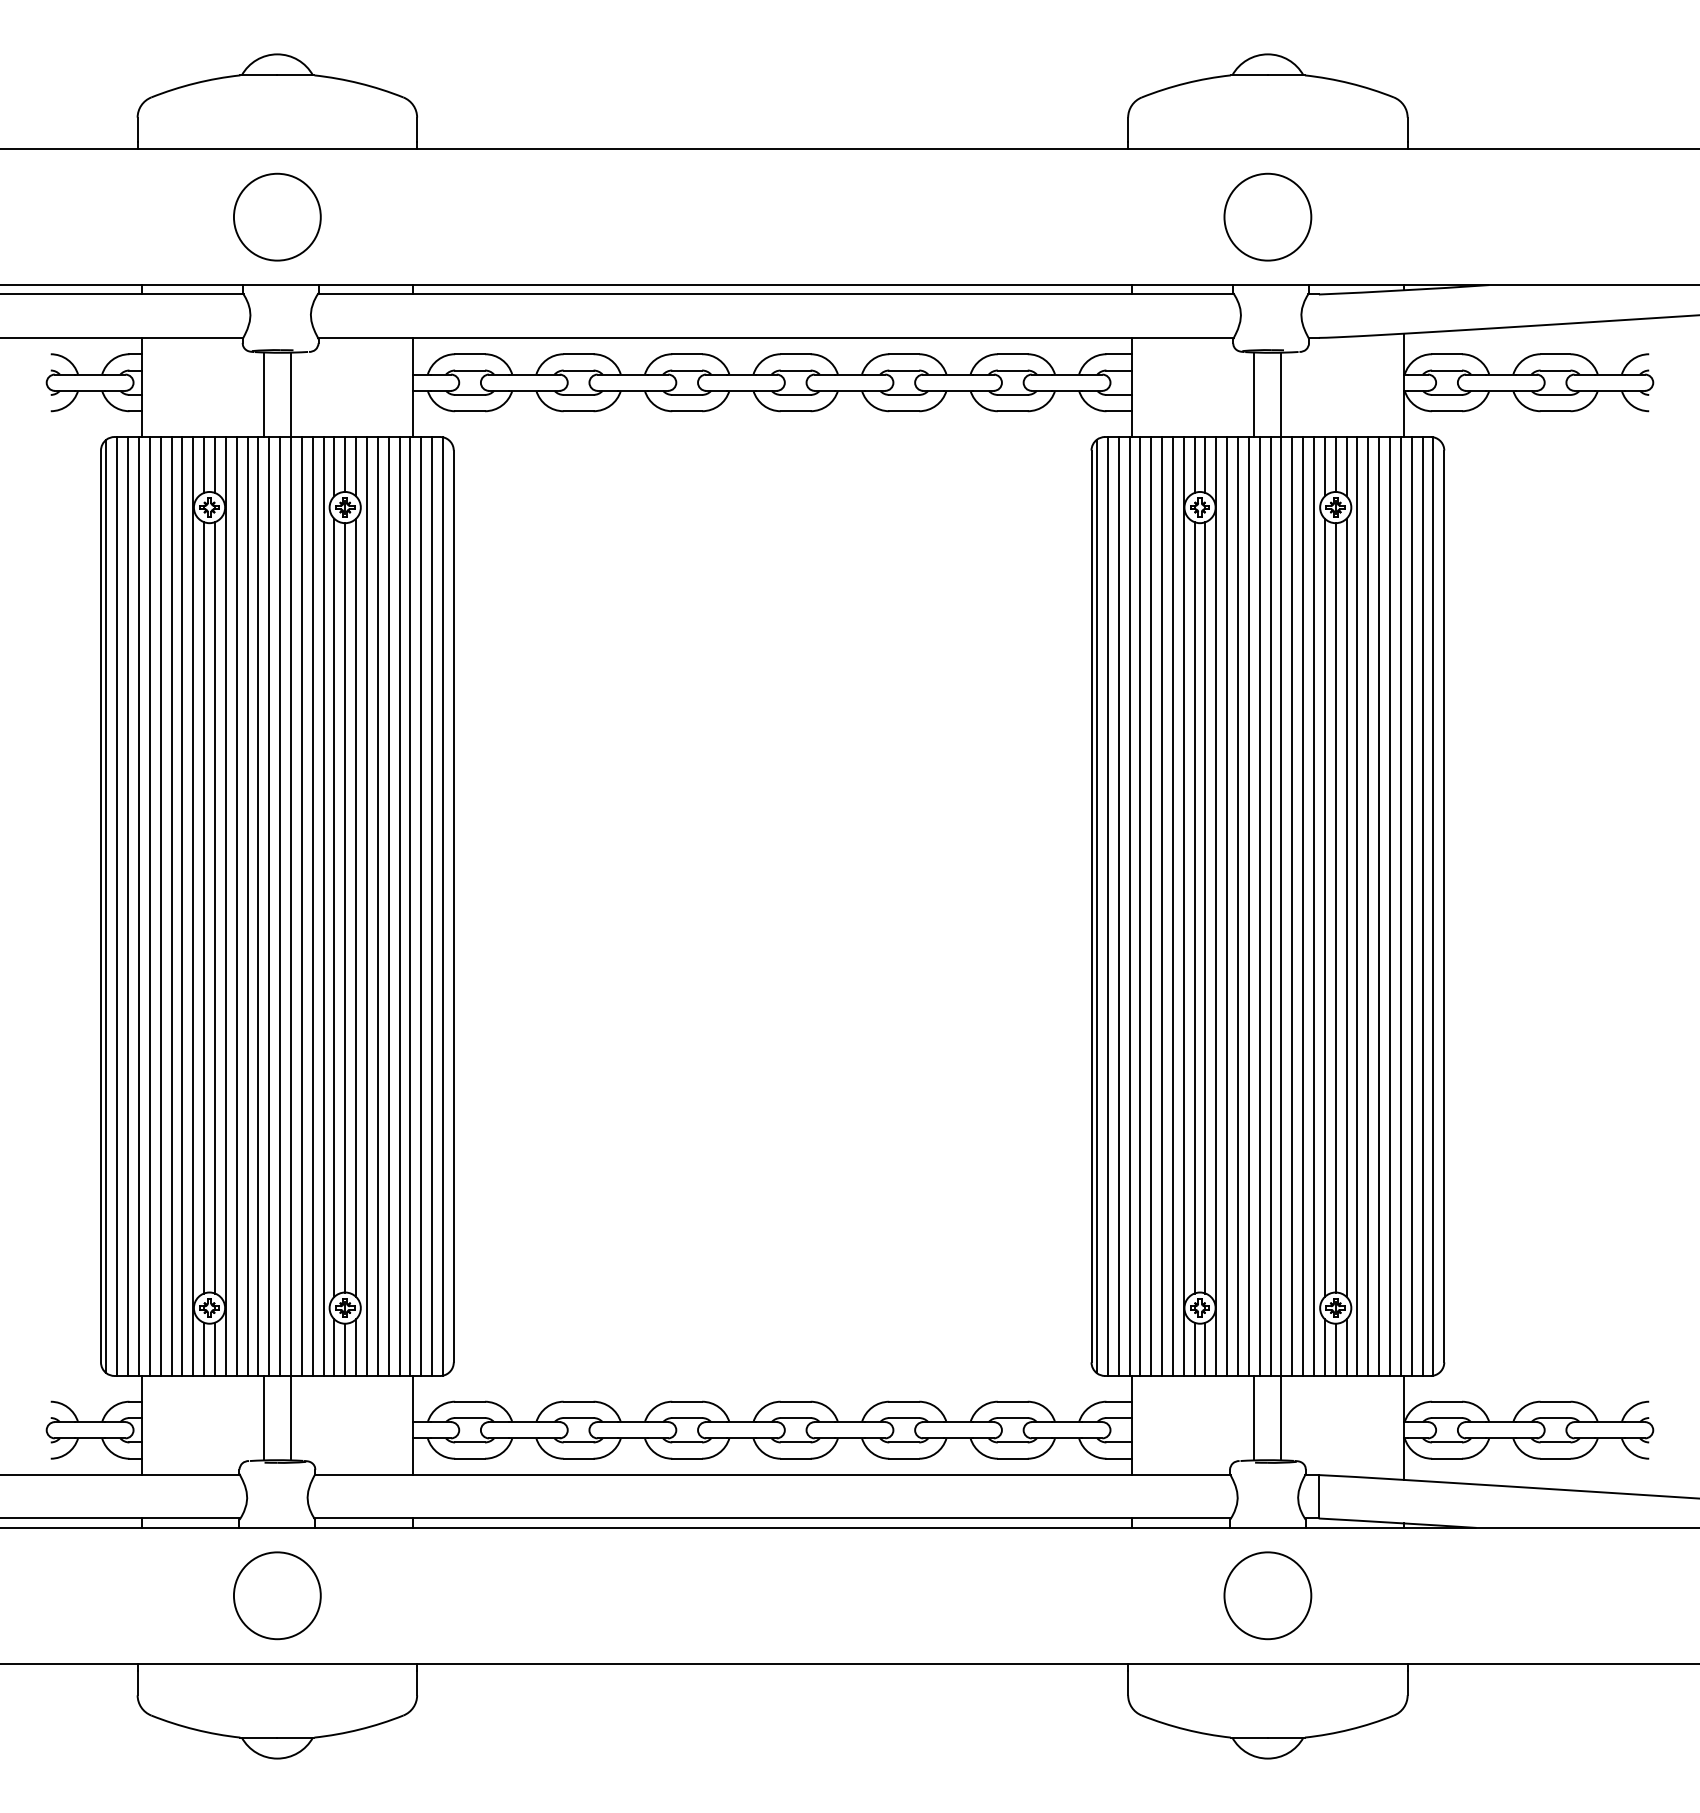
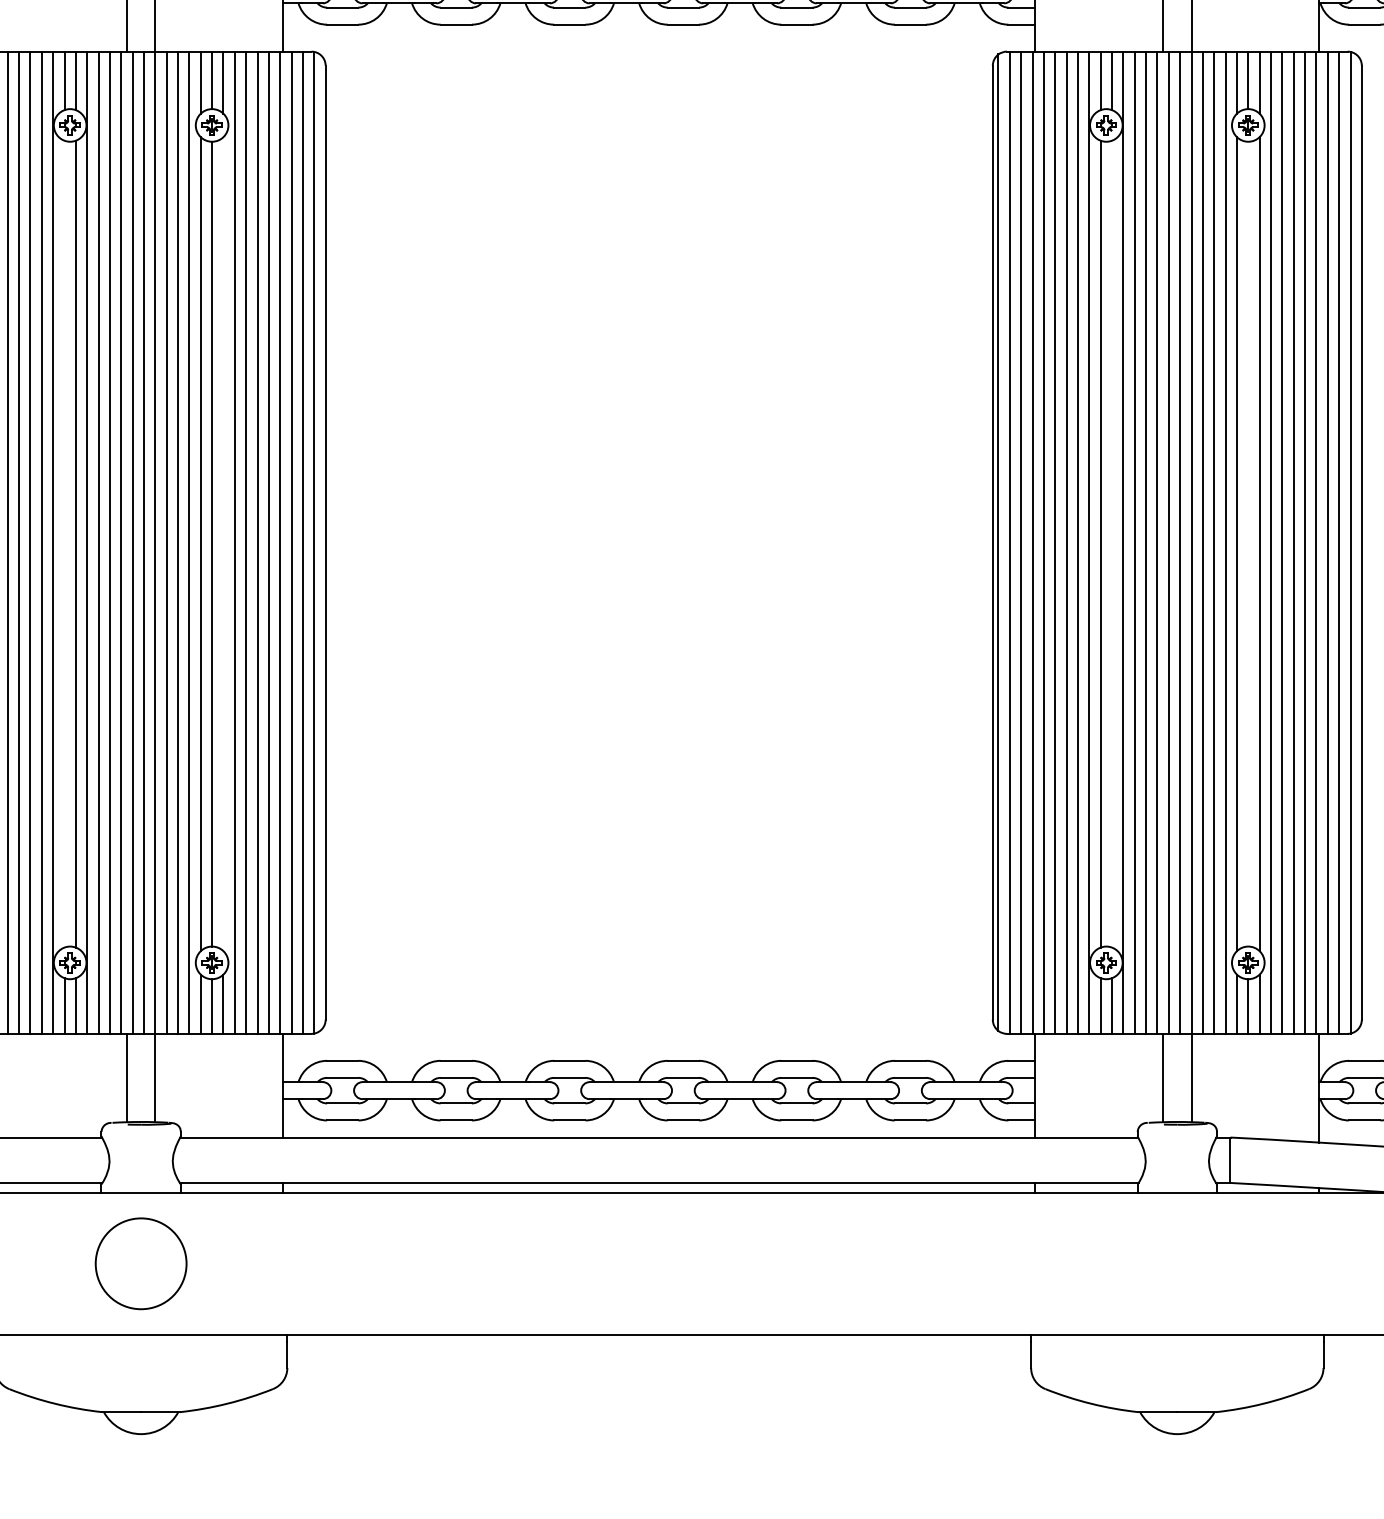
line: (204, 907) -> (64, 543), removed
line: (356, 907) -> (223, 543), removed
line: (1205, 907) -> (1112, 543), removed
line: (1335, 907) -> (1248, 543), removed
circle: (1267, 1595) -> (1176, 1263), removed

